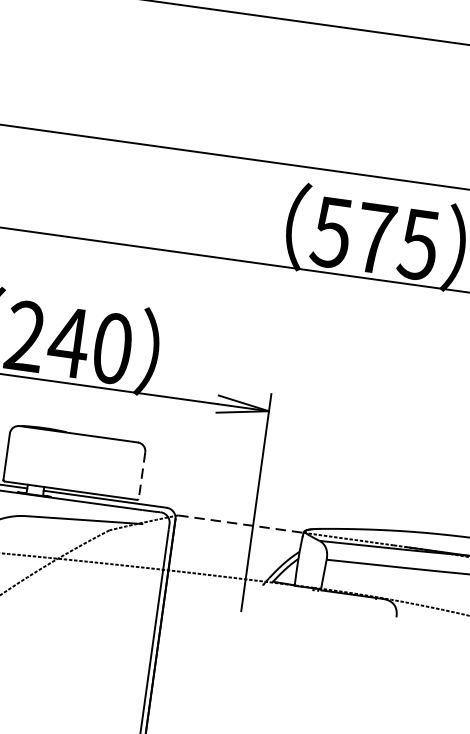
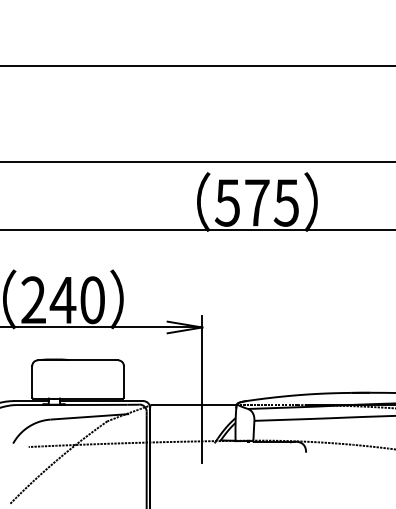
line: (141, 476) -> (123, 382), dashed -> solid
line: (241, 524) -> (194, 405), dashed -> solid

